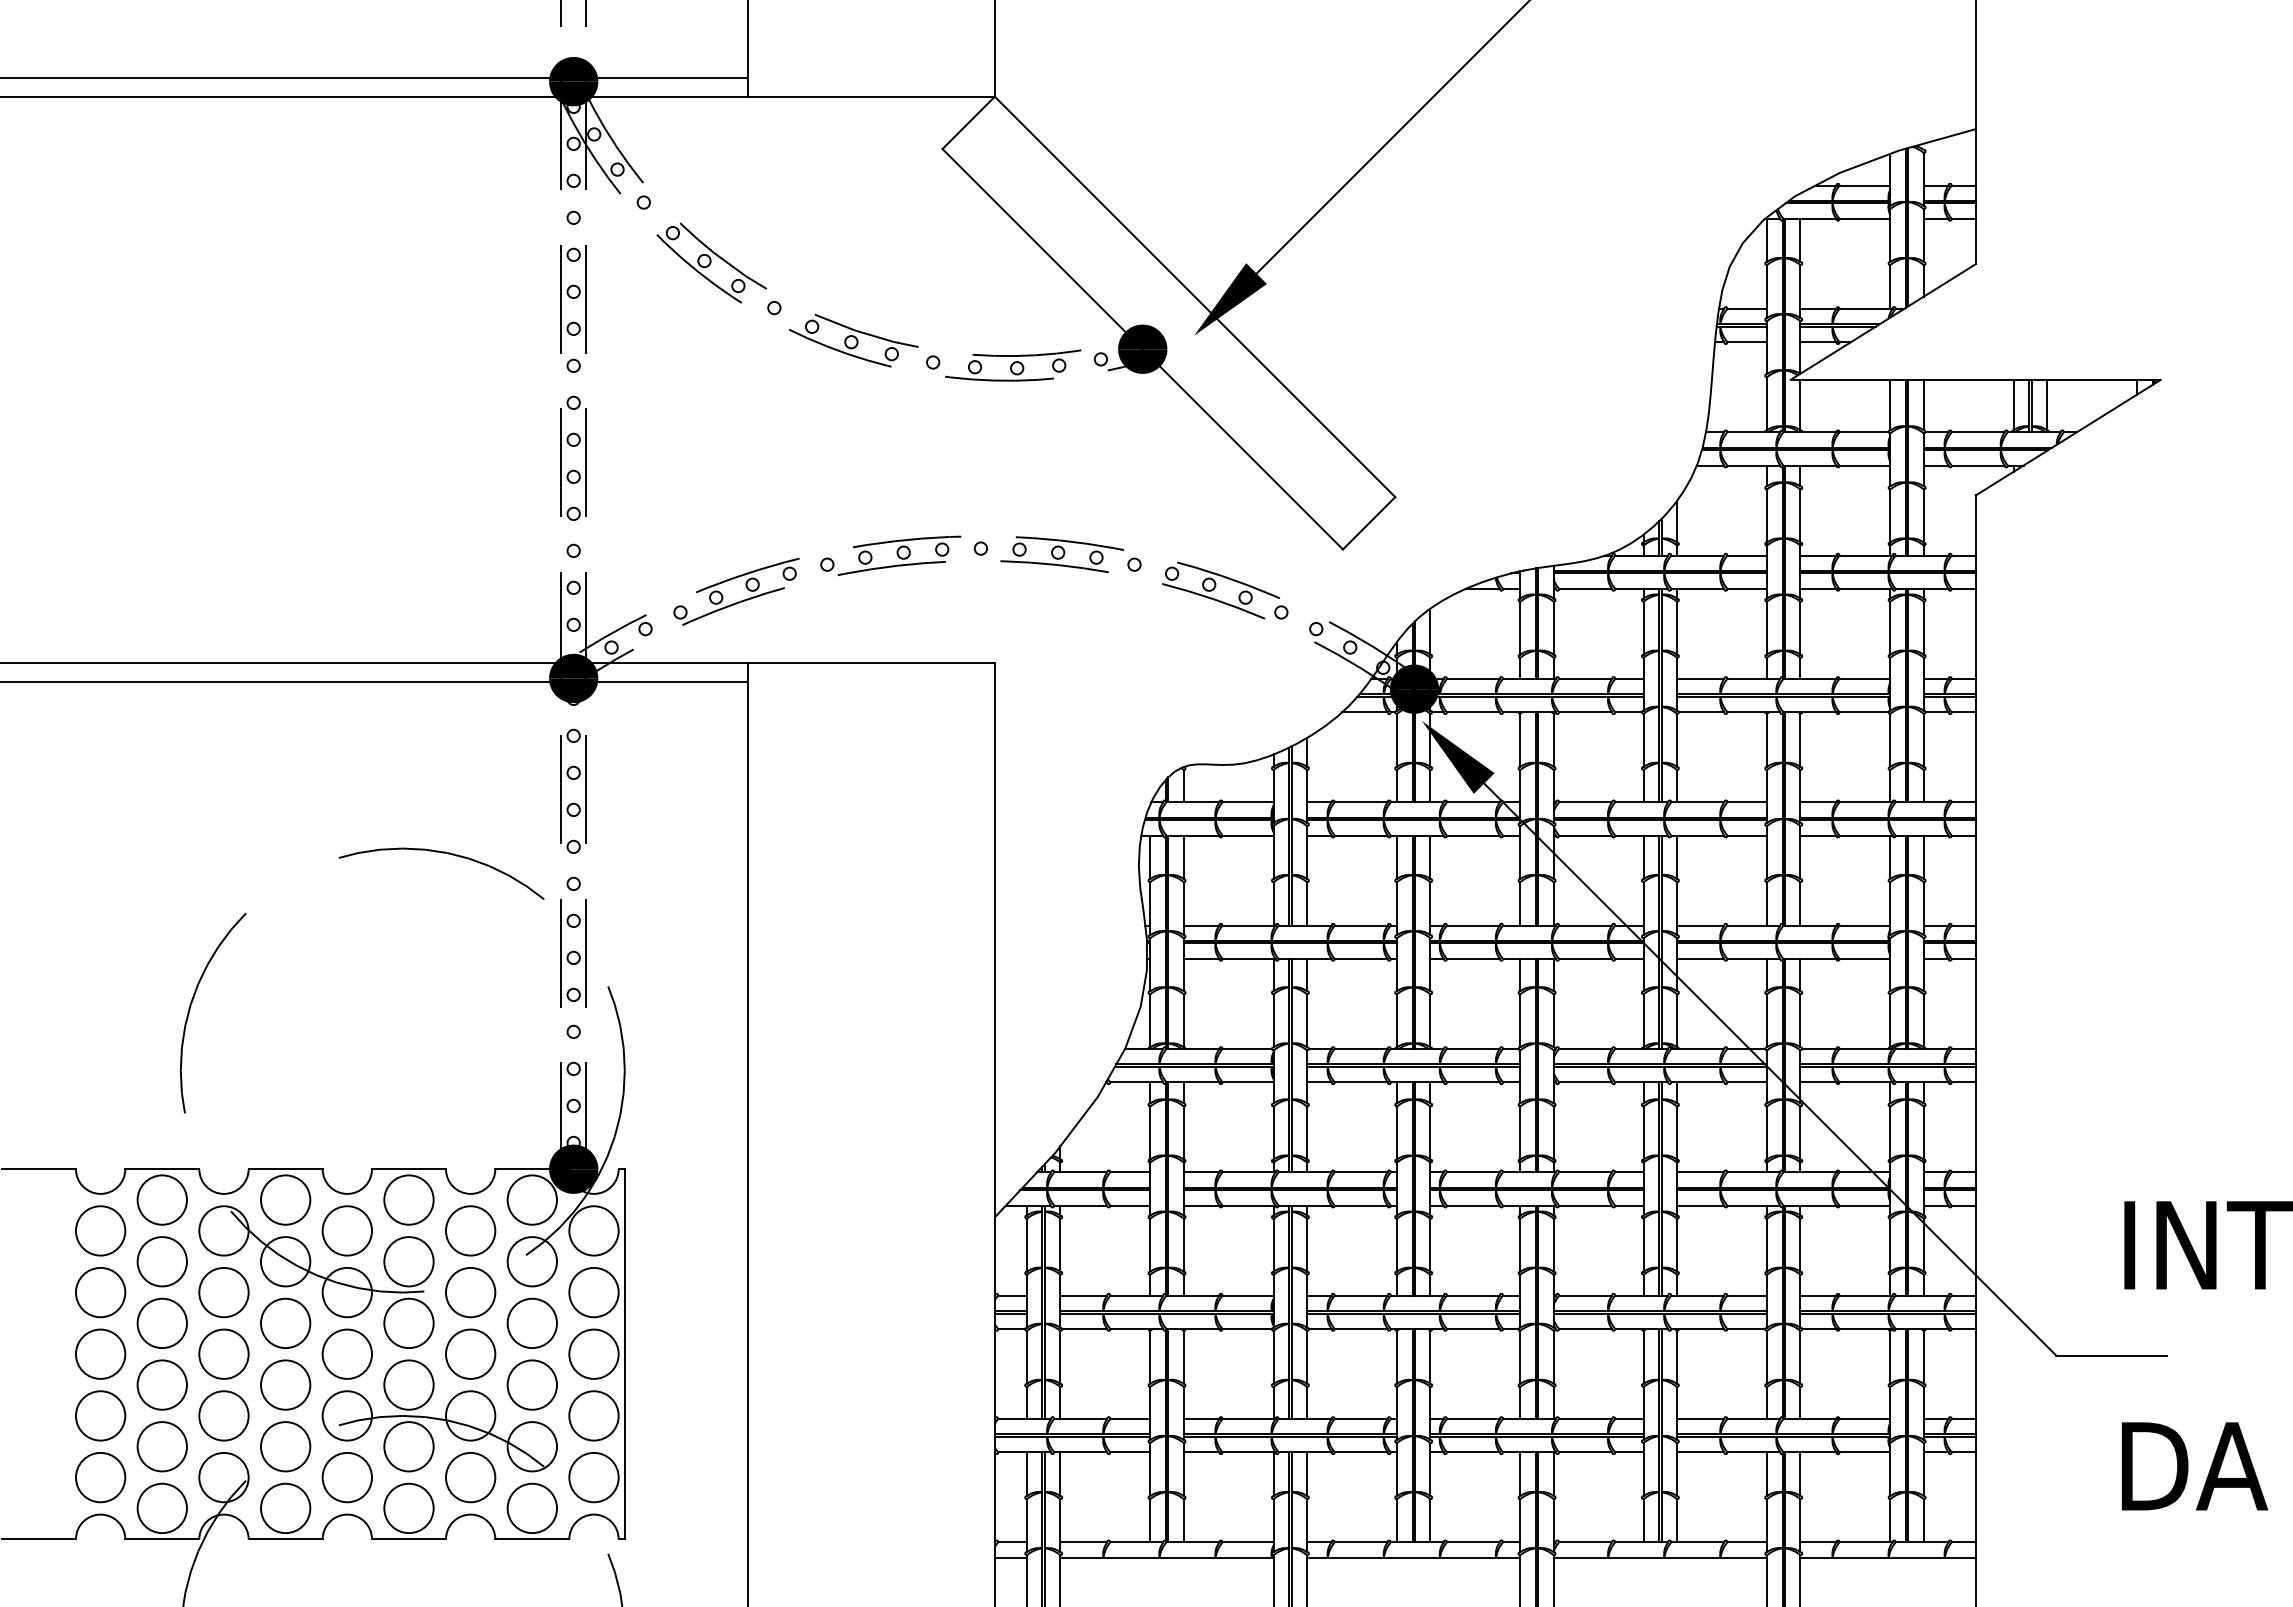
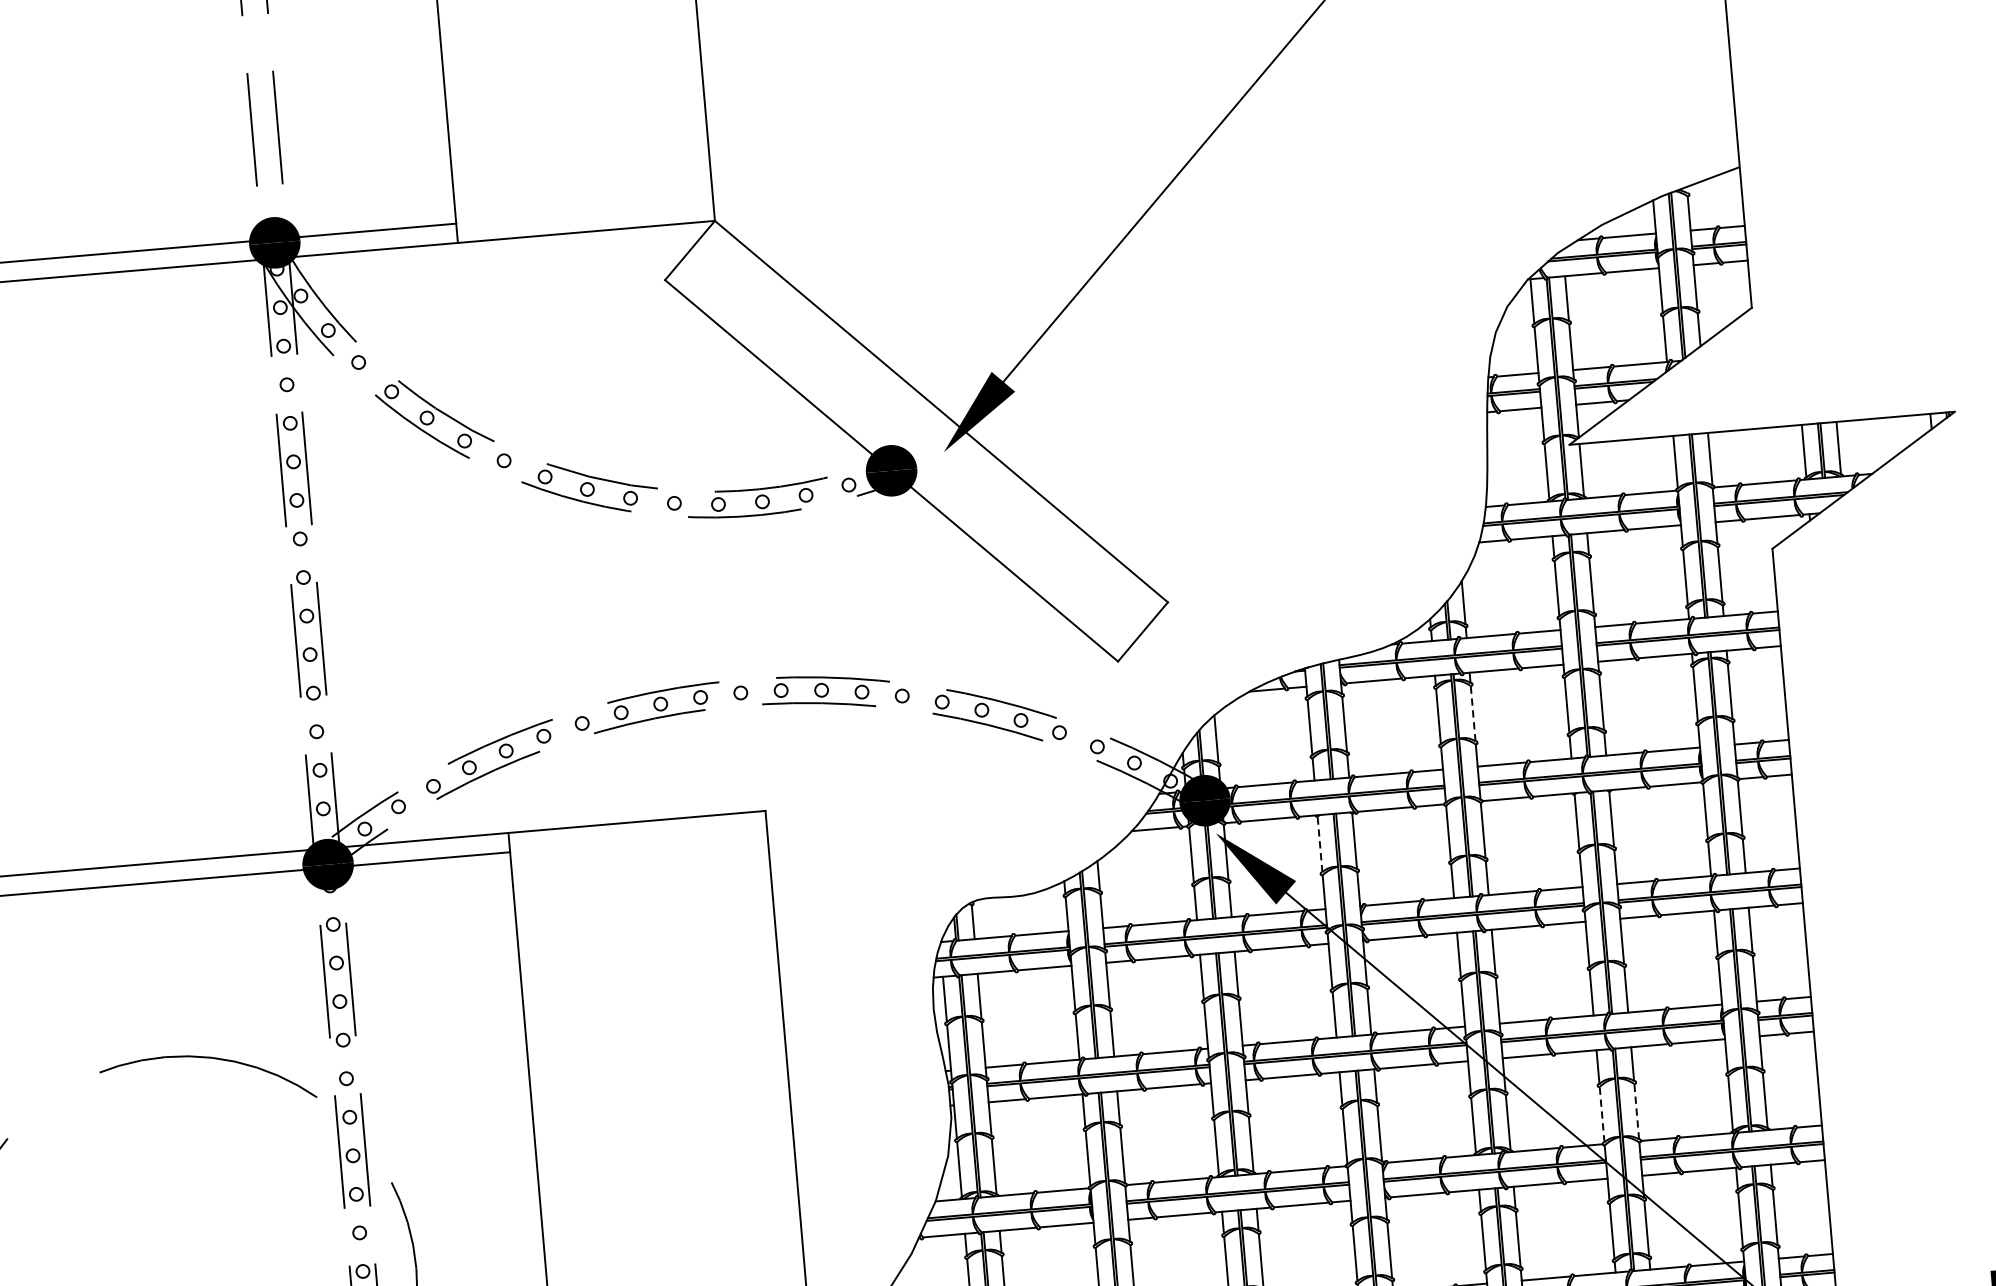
line: (1677, 628) -> (1473, 713), solid -> dashed
line: (1520, 740) -> (1320, 844), solid -> dashed
line: (1767, 1020) -> (1602, 1114), solid -> dashed
line: (1800, 1020) -> (1636, 1111), solid -> dashed

